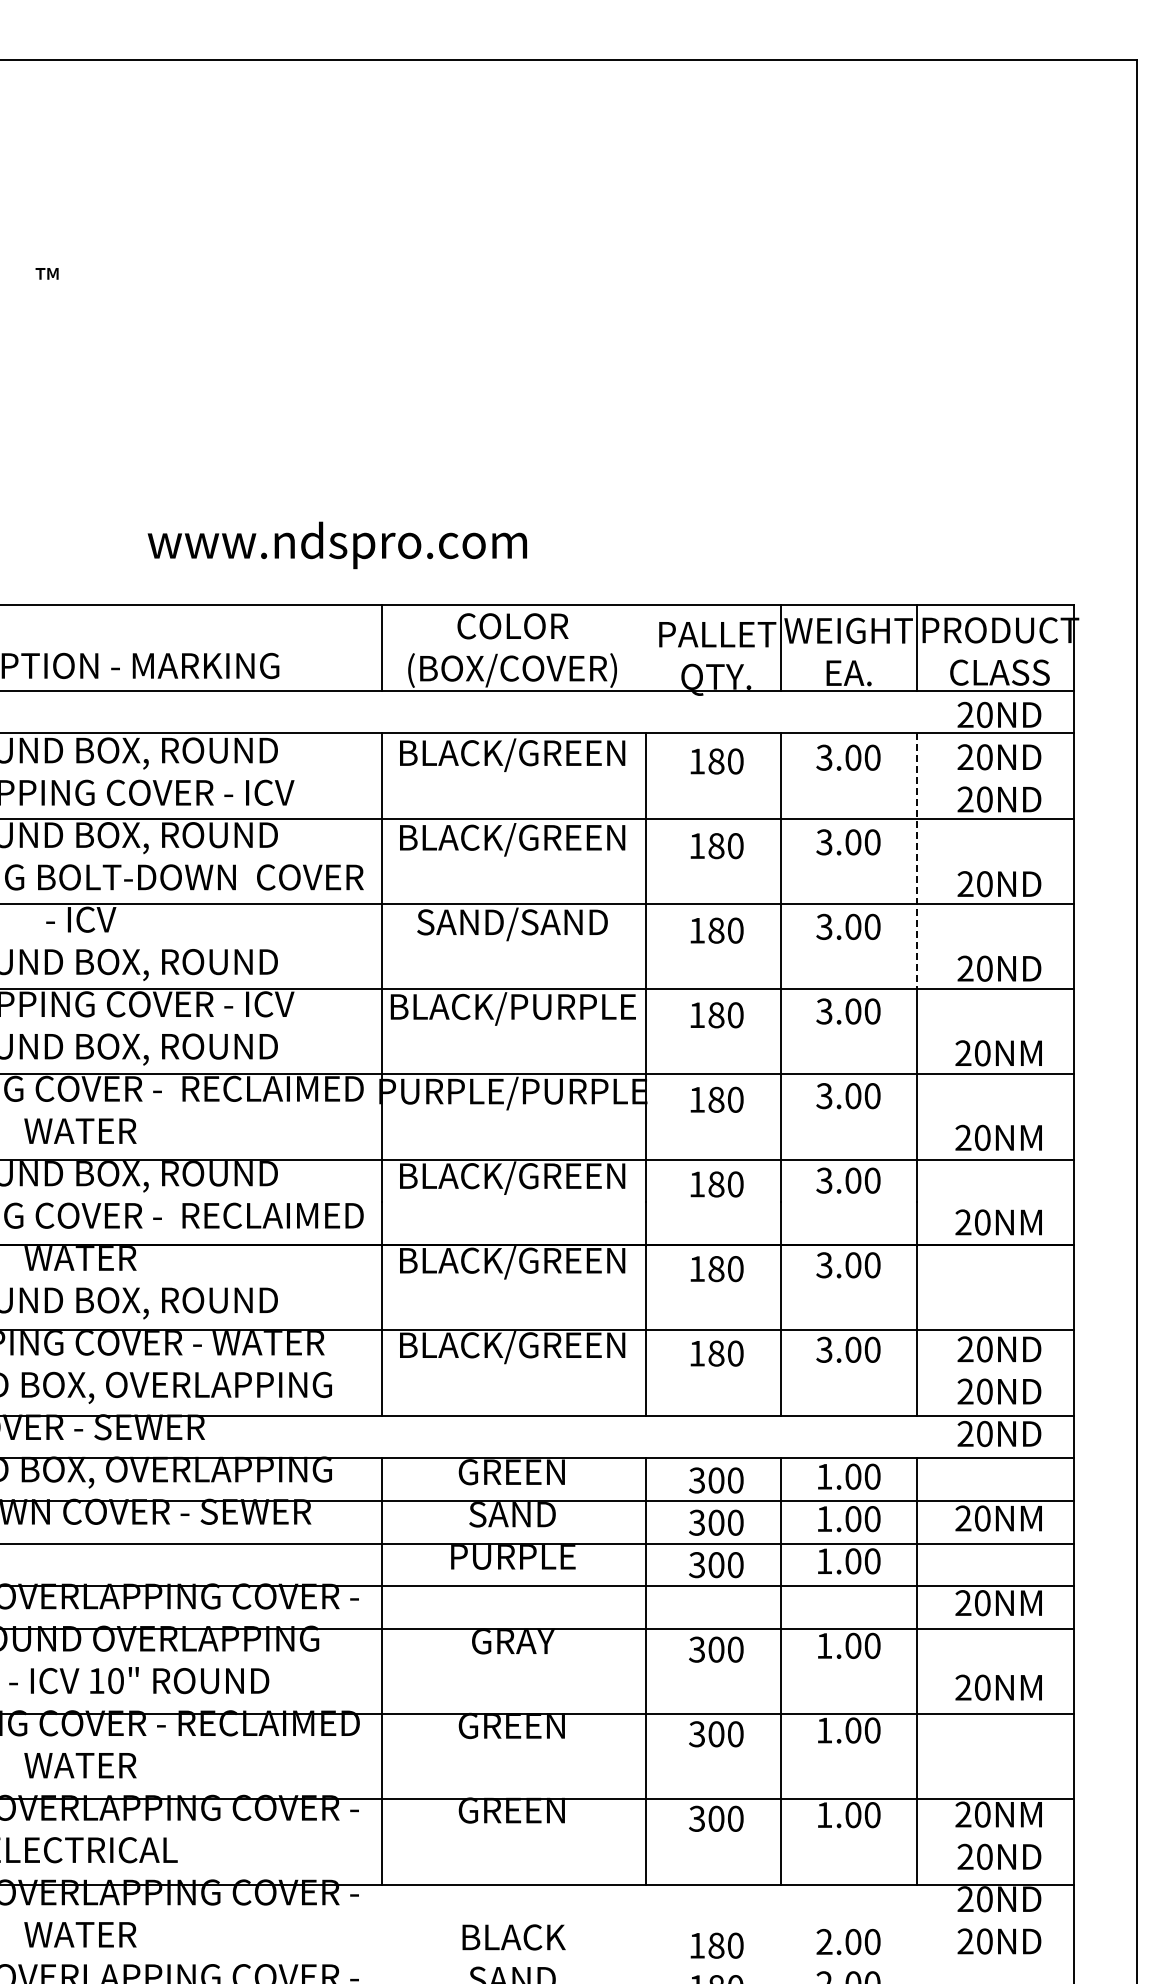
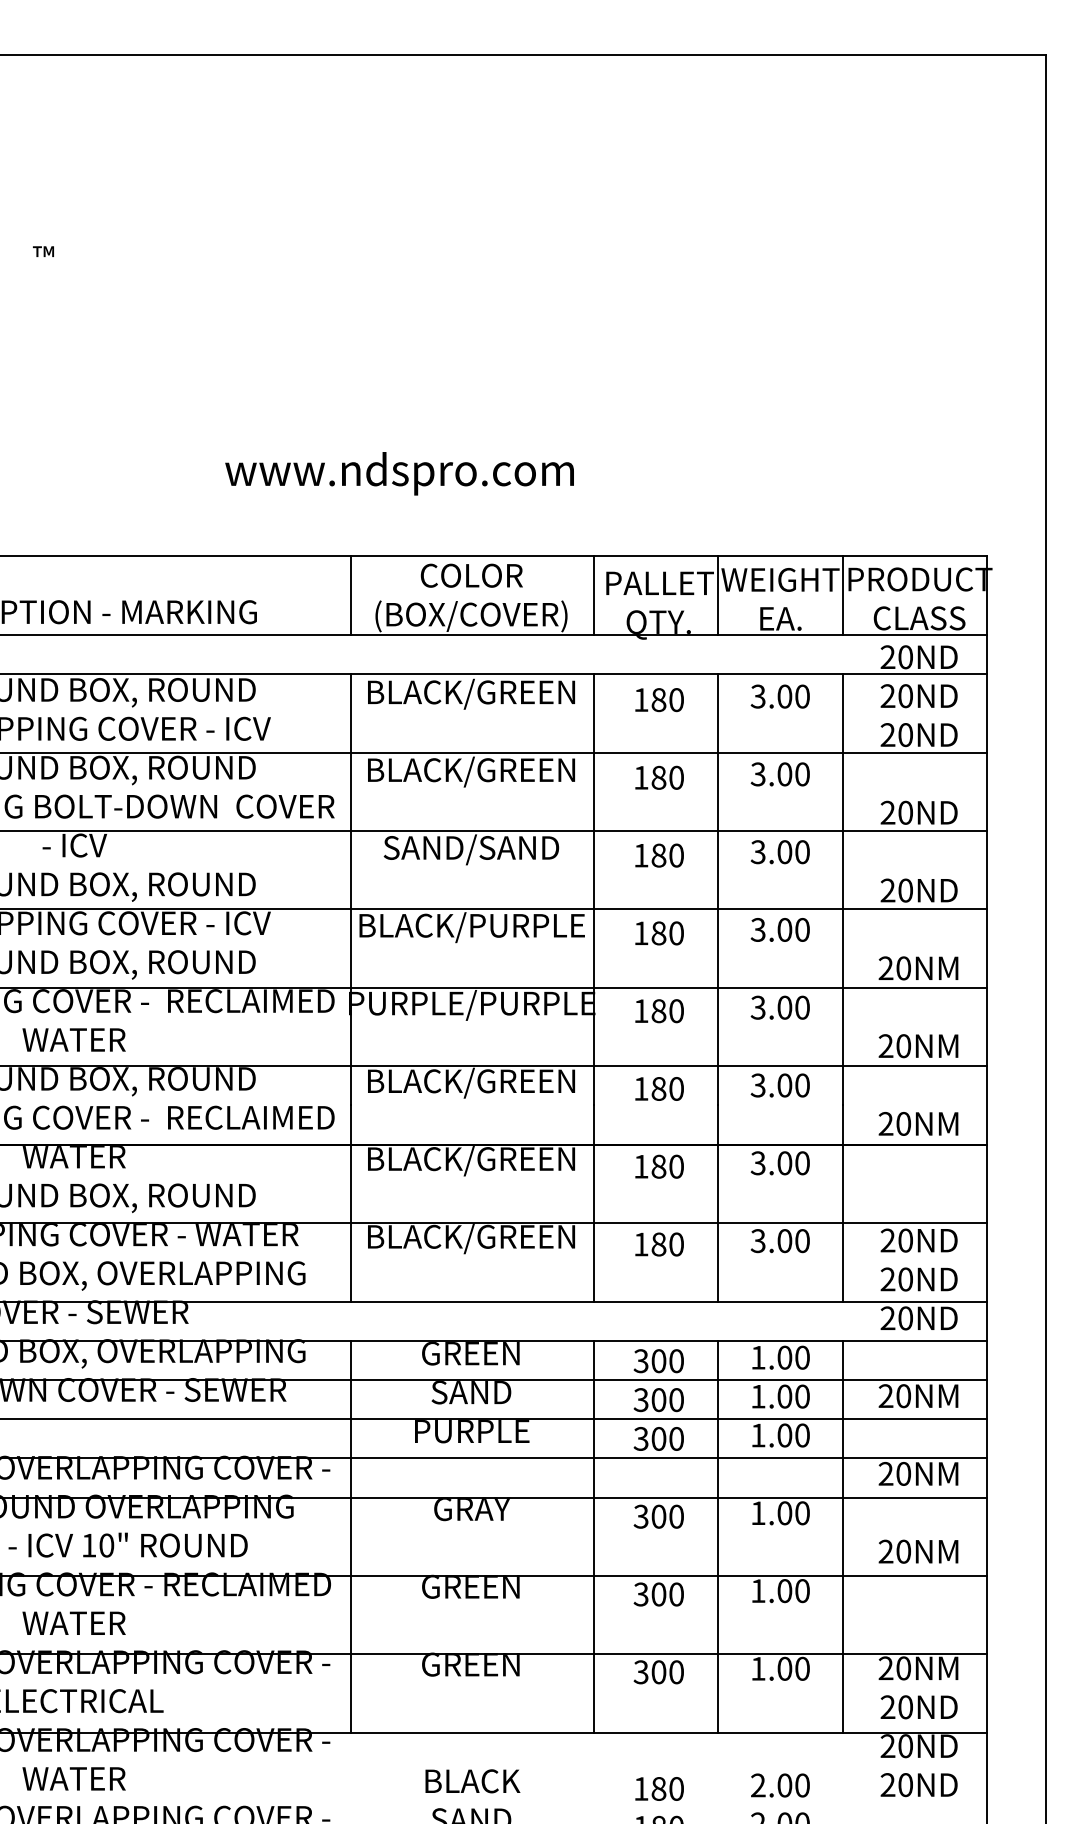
text: (336, 545) -> (398, 473), moved
line: (645, 647) -> (593, 595), added
line: (917, 861) -> (843, 792), dashed -> solid

